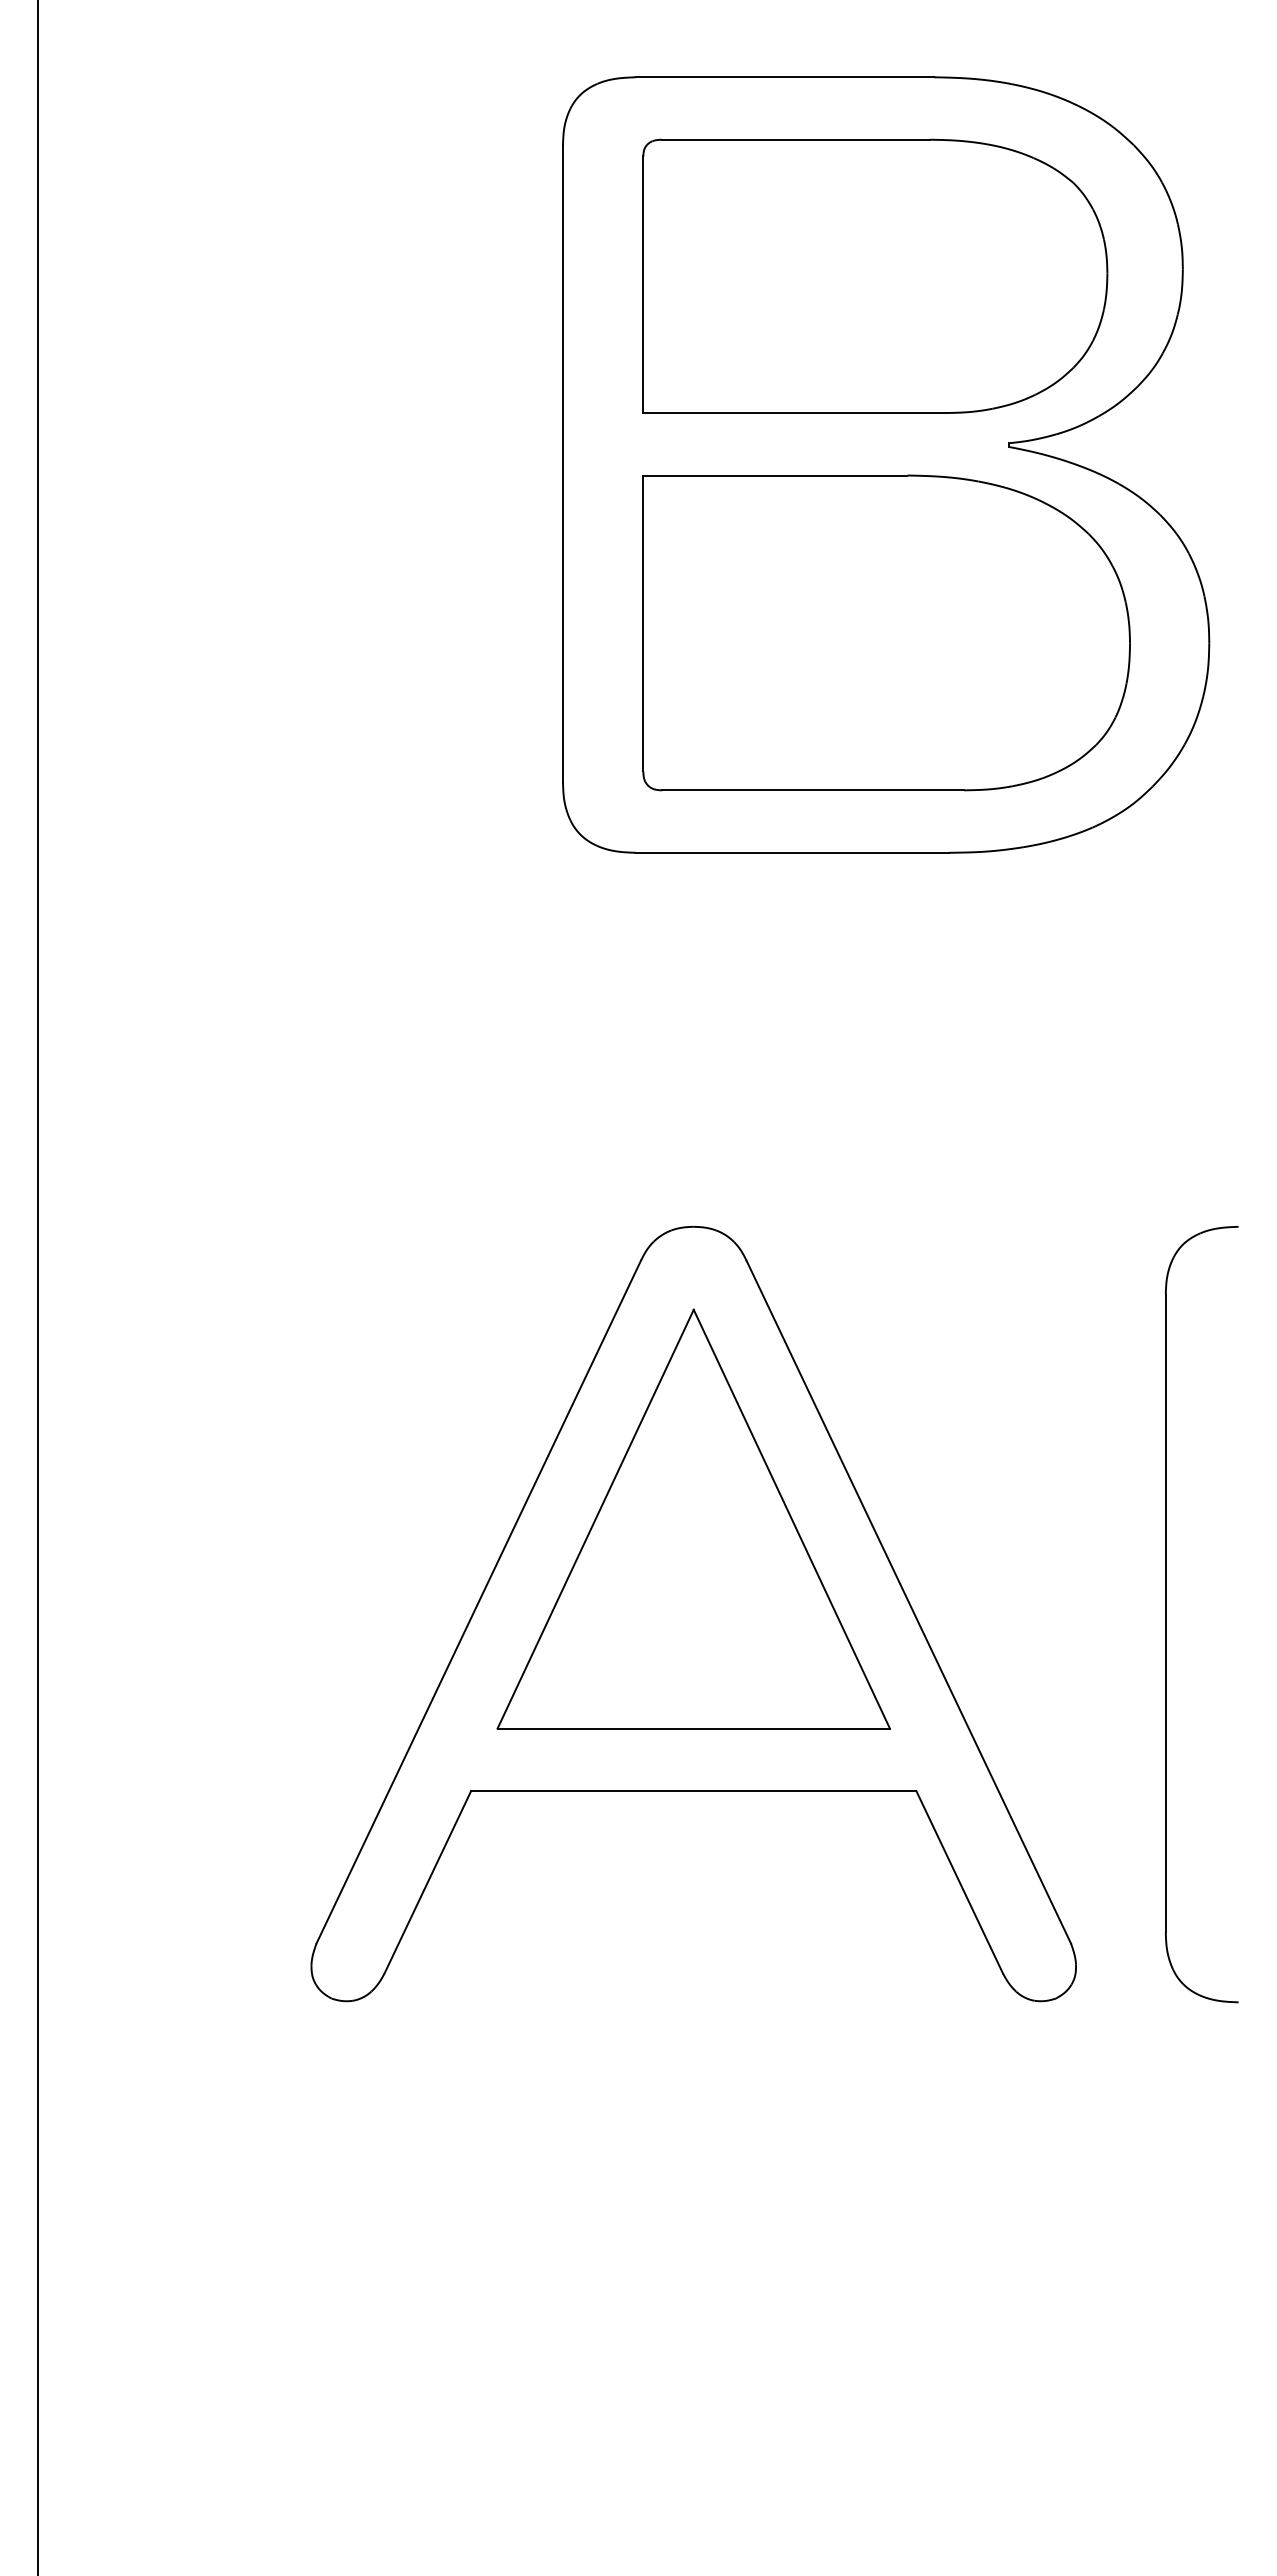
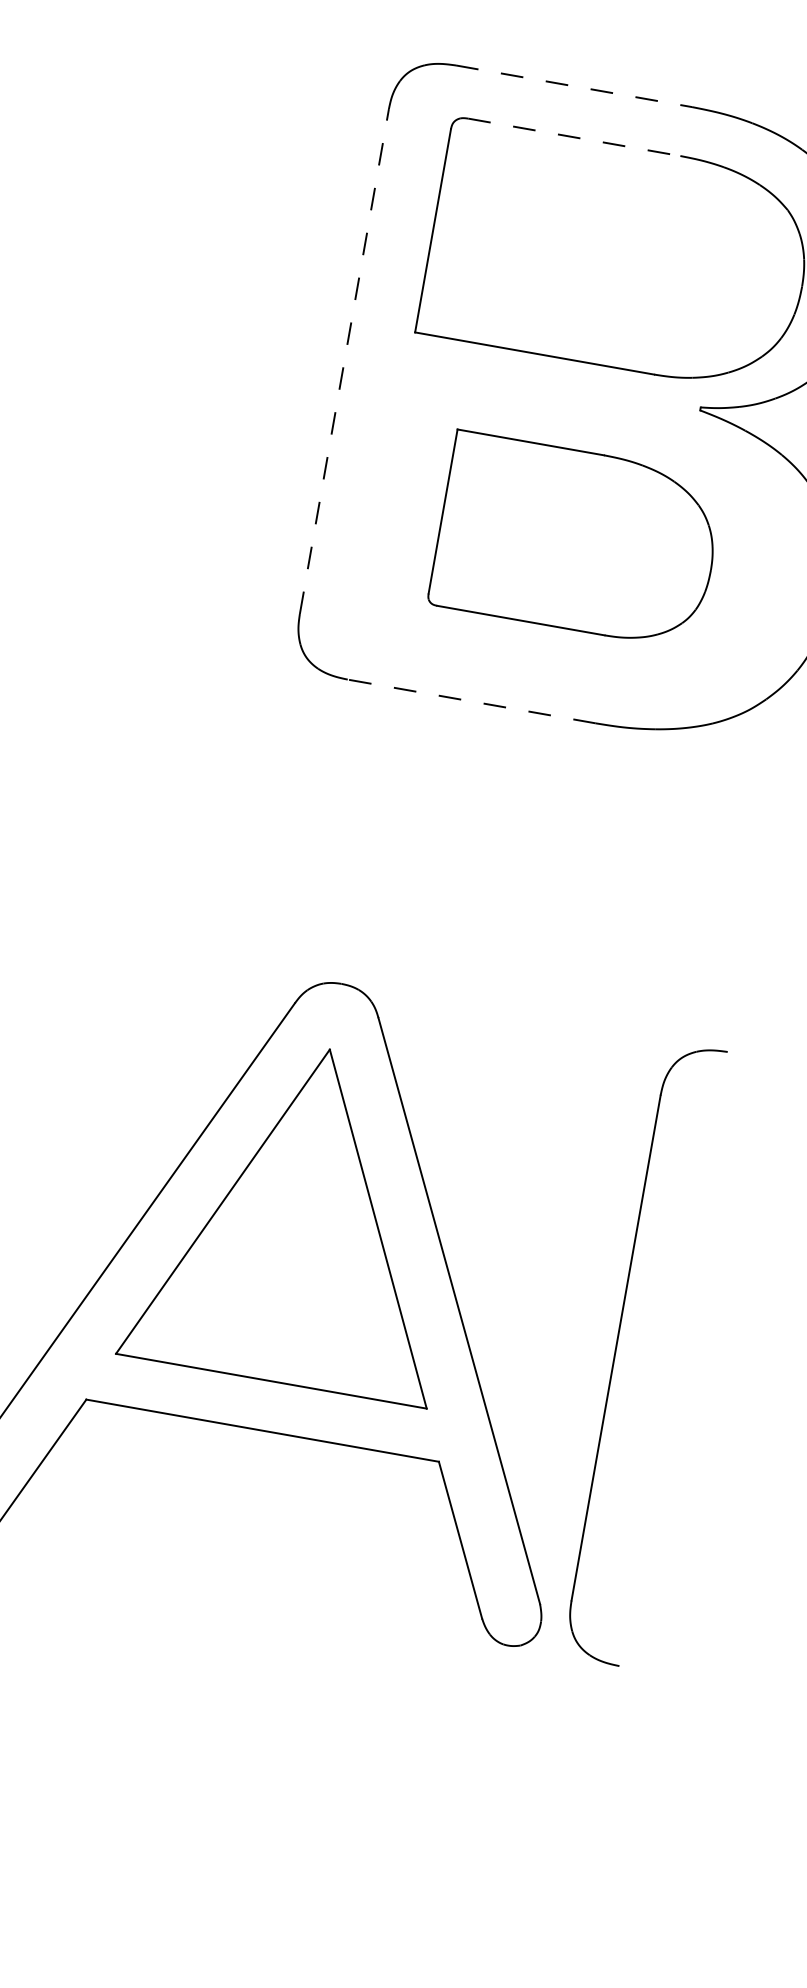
line: (785, 77) -> (574, 86), solid -> dashed
line: (796, 139) -> (574, 137), solid -> dashed
line: (563, 464) -> (344, 362), solid -> dashed
part: (886, 632) -> (577, 540), size x0.7
line: (792, 852) -> (471, 701), solid -> dashed
part: (1166, 1614) -> (616, 1348), moved

